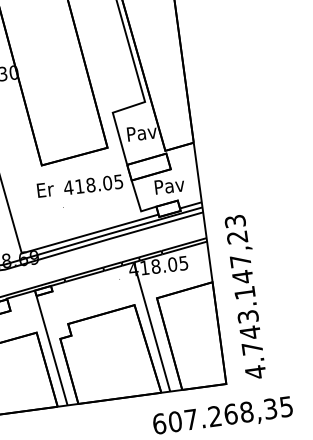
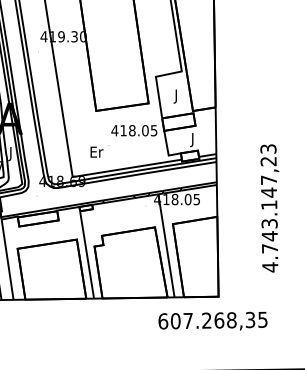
text: (142, 134) -> (176, 96), Pav -> J
text: (169, 188) -> (192, 140), Pav -> J
text: (44, 189) -> (96, 151), moved
text: (245, 297) -> (269, 208), moved

